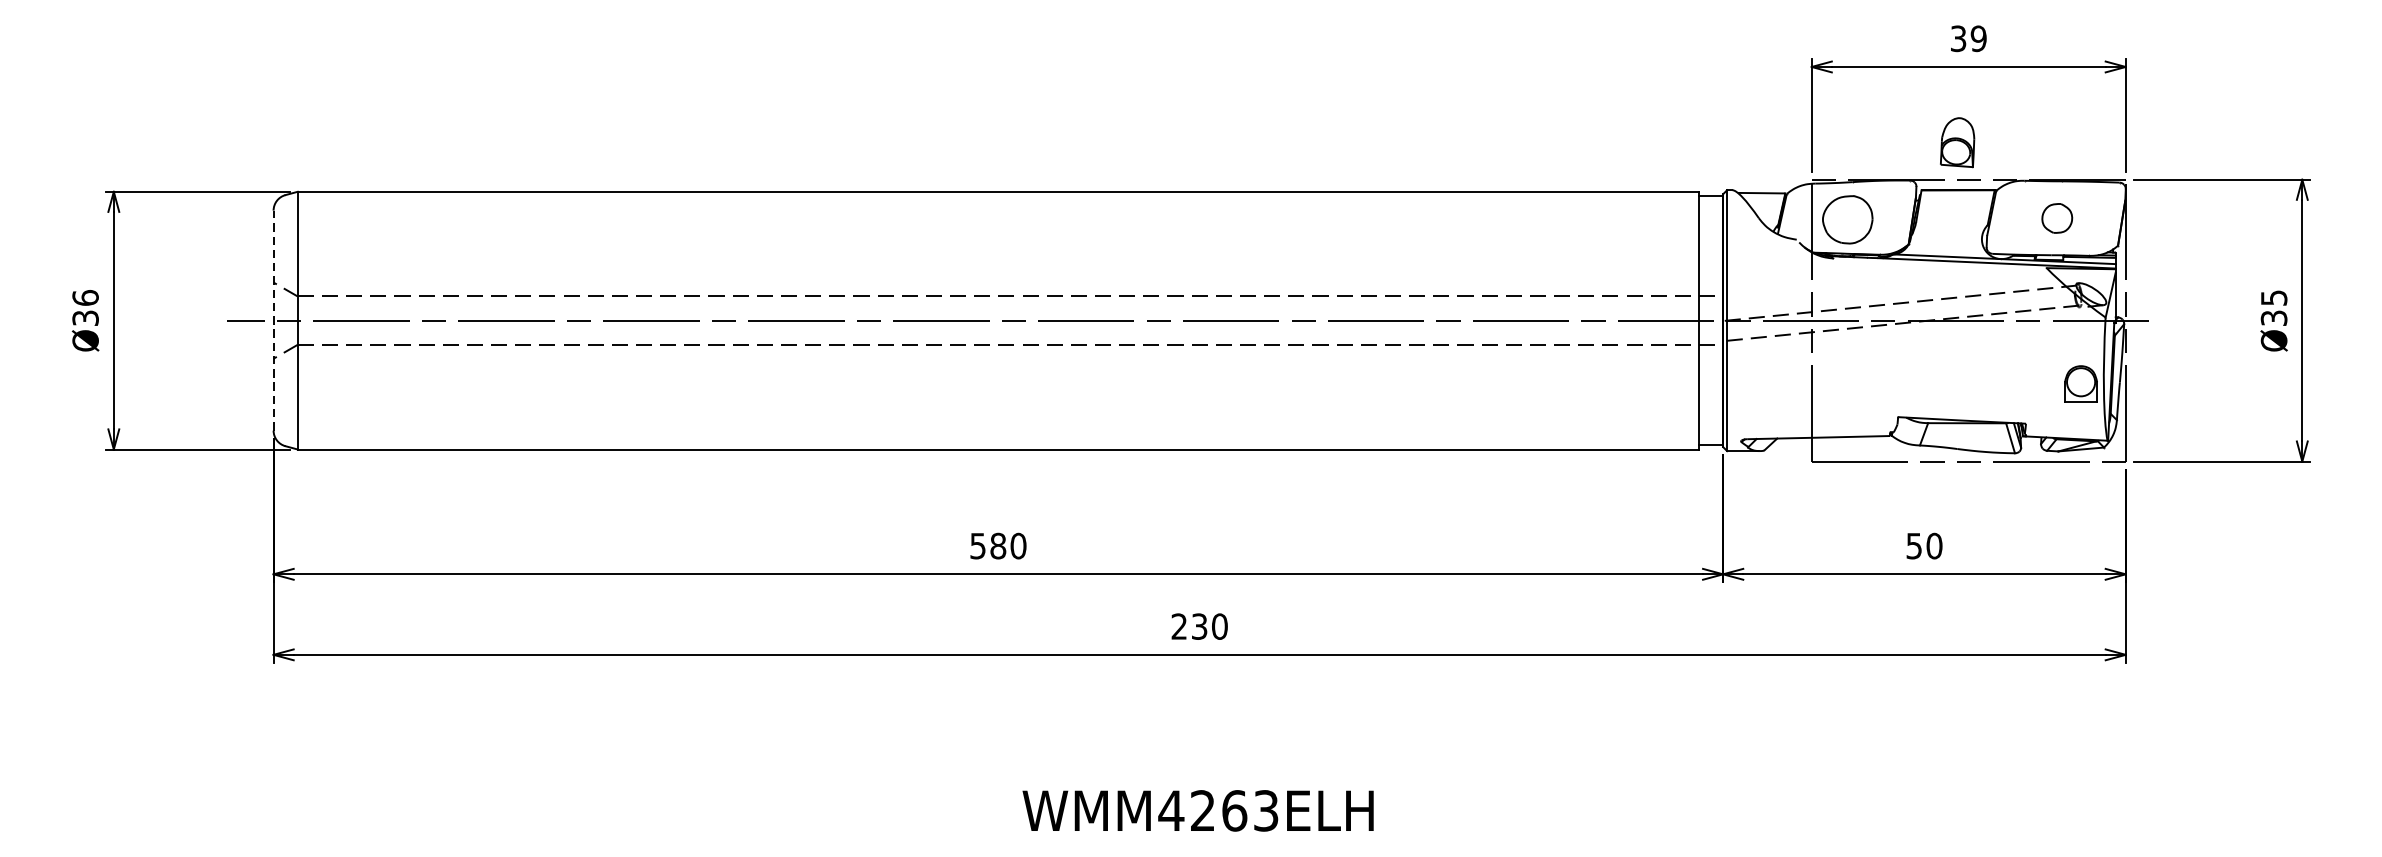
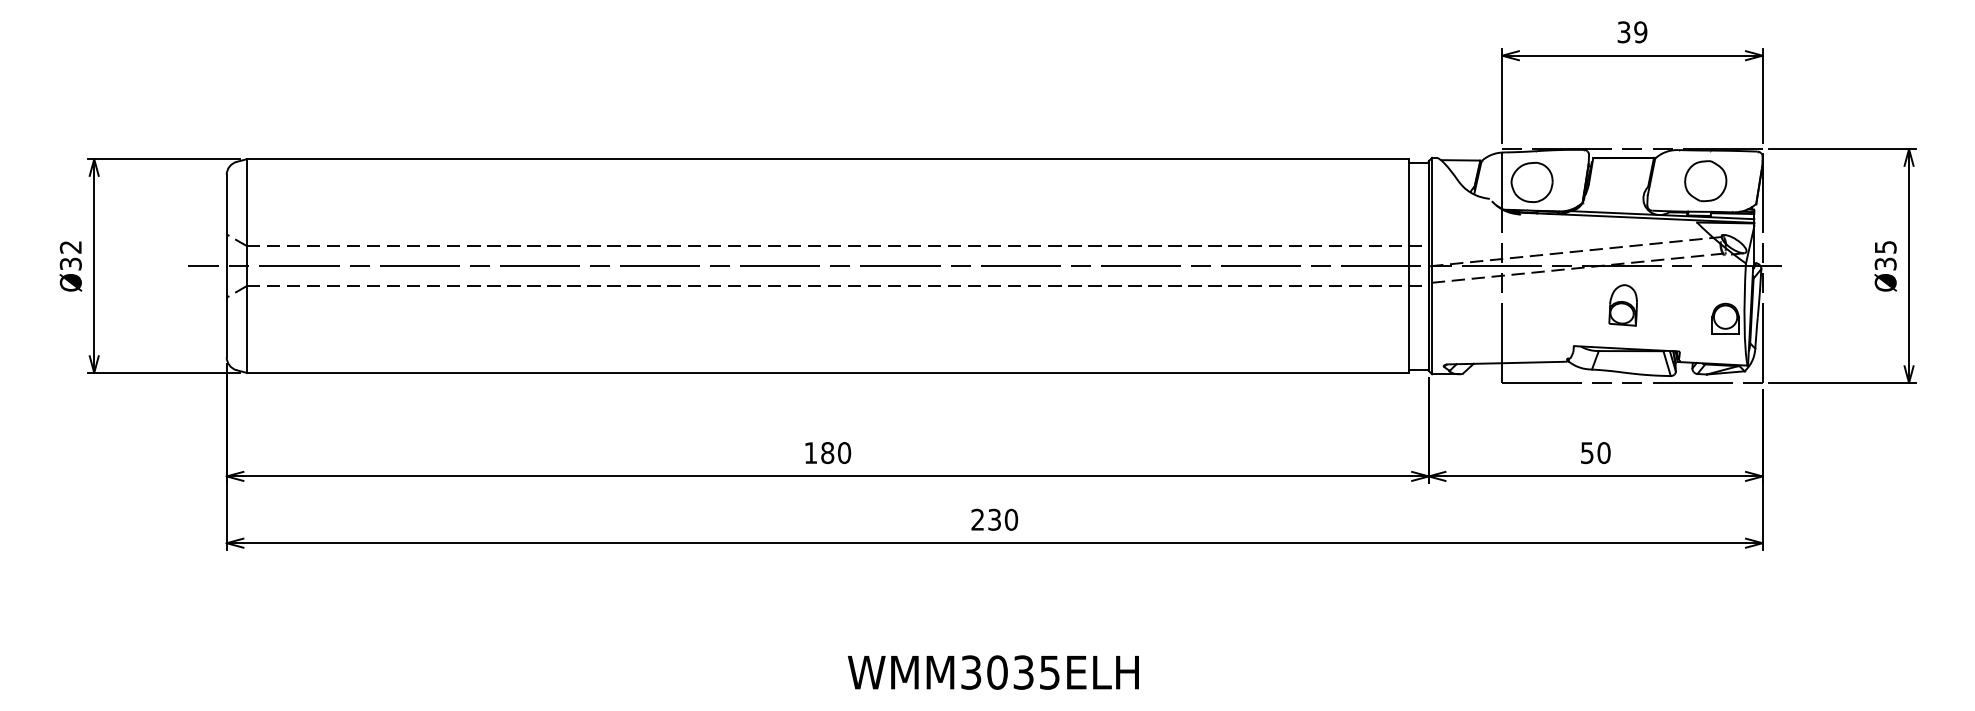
part: (1956, 142) -> (1622, 305), moved
part: (2056, 218) -> (1705, 181), size x1.67
text: (85, 297) -> (70, 246), Ø36 -> Ø32
line: (273, 319) -> (226, 265), dashed -> solid
text: (977, 546) -> (810, 453), 580 -> 180
text: (1217, 810) -> (1009, 672), WMM4263ELH -> WMM3035ELH

